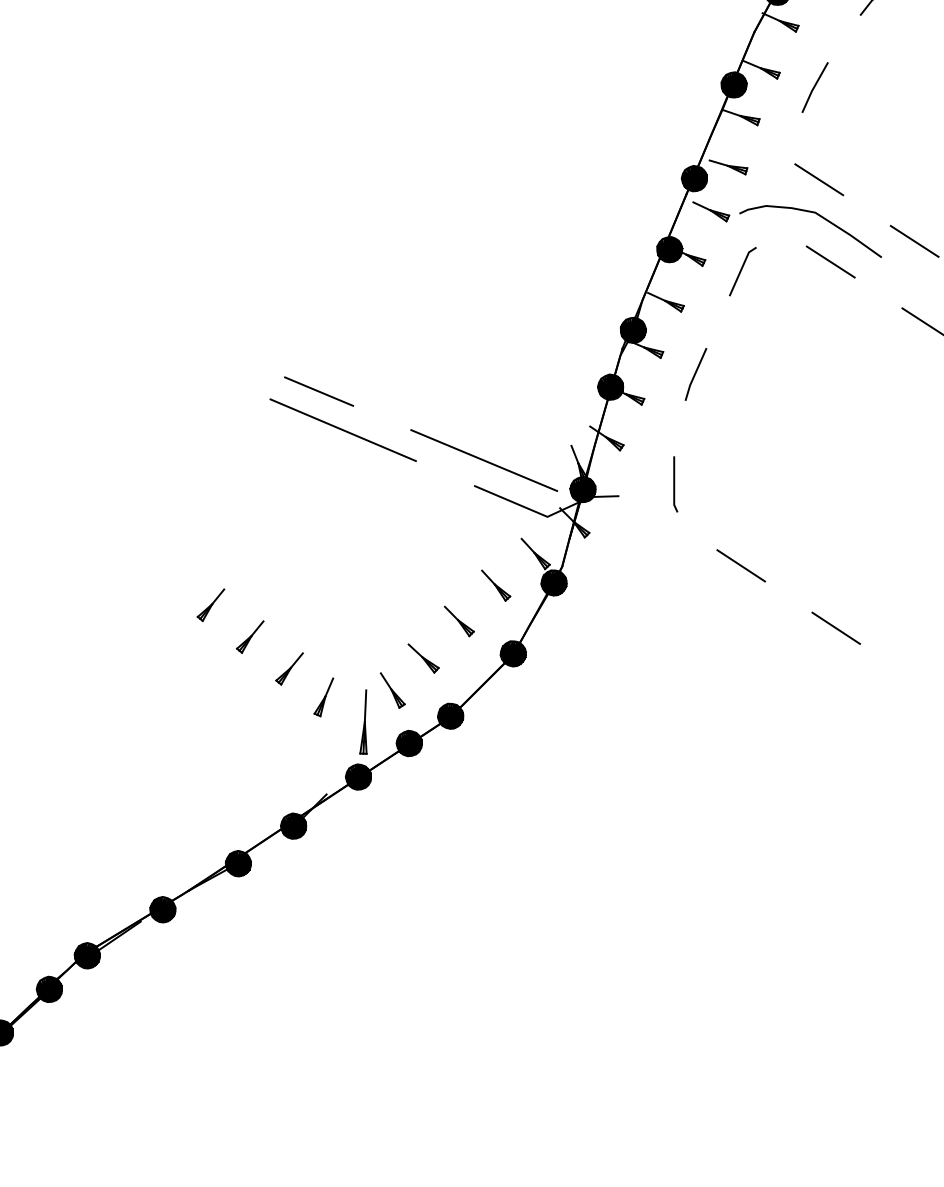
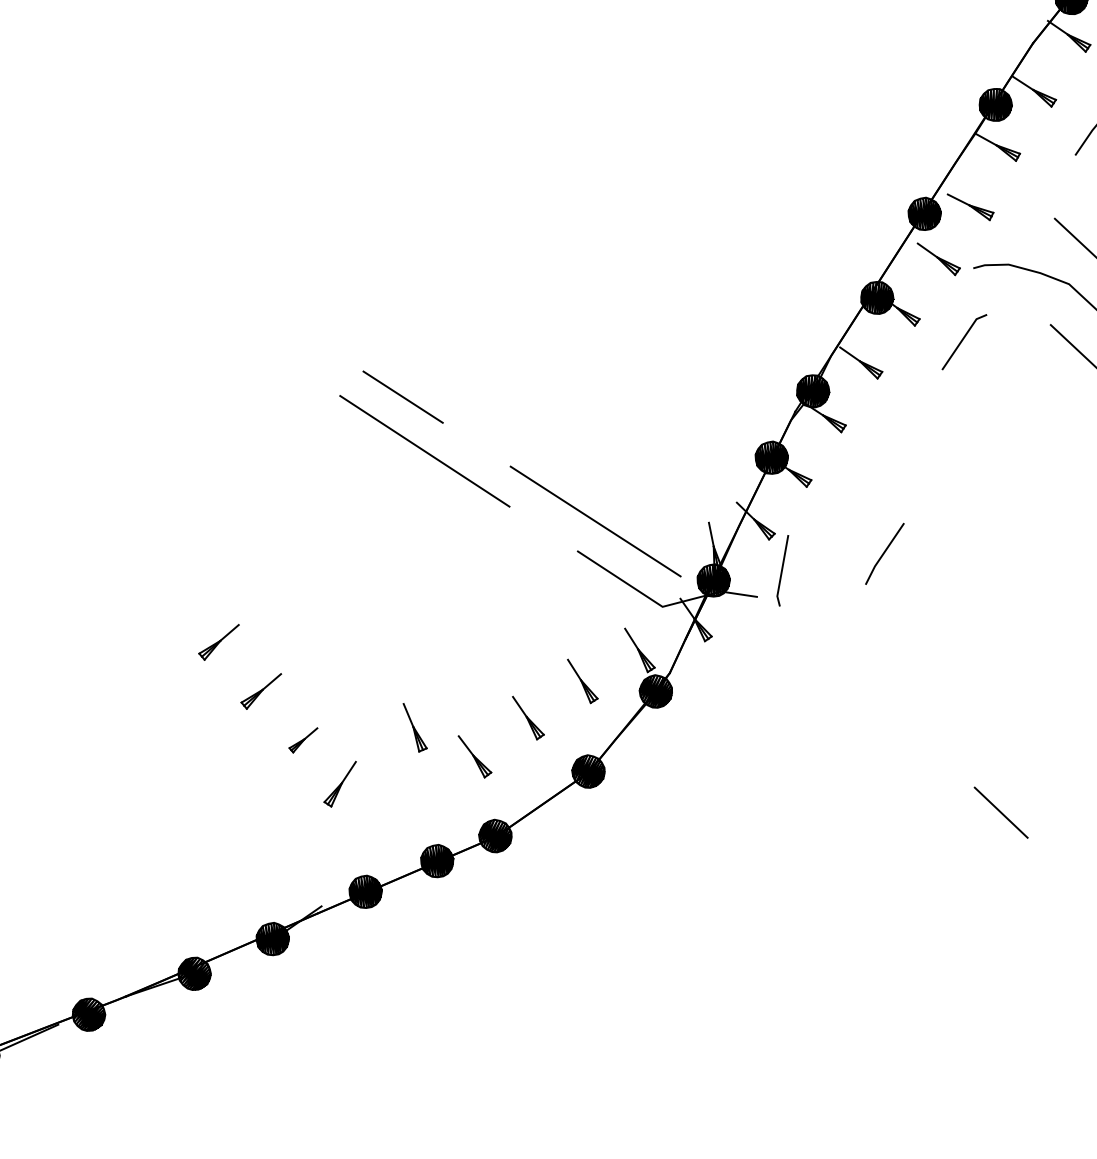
line: (695, 374) -> (884, 553), moved
line: (675, 484) -> (783, 570), moved
line: (740, 565) -> (894, 711), removed
part: (289, 668) -> (303, 739), size x0.7
part: (392, 690) -> (414, 728), moved
part: (363, 721) -> (384, 822), removed

